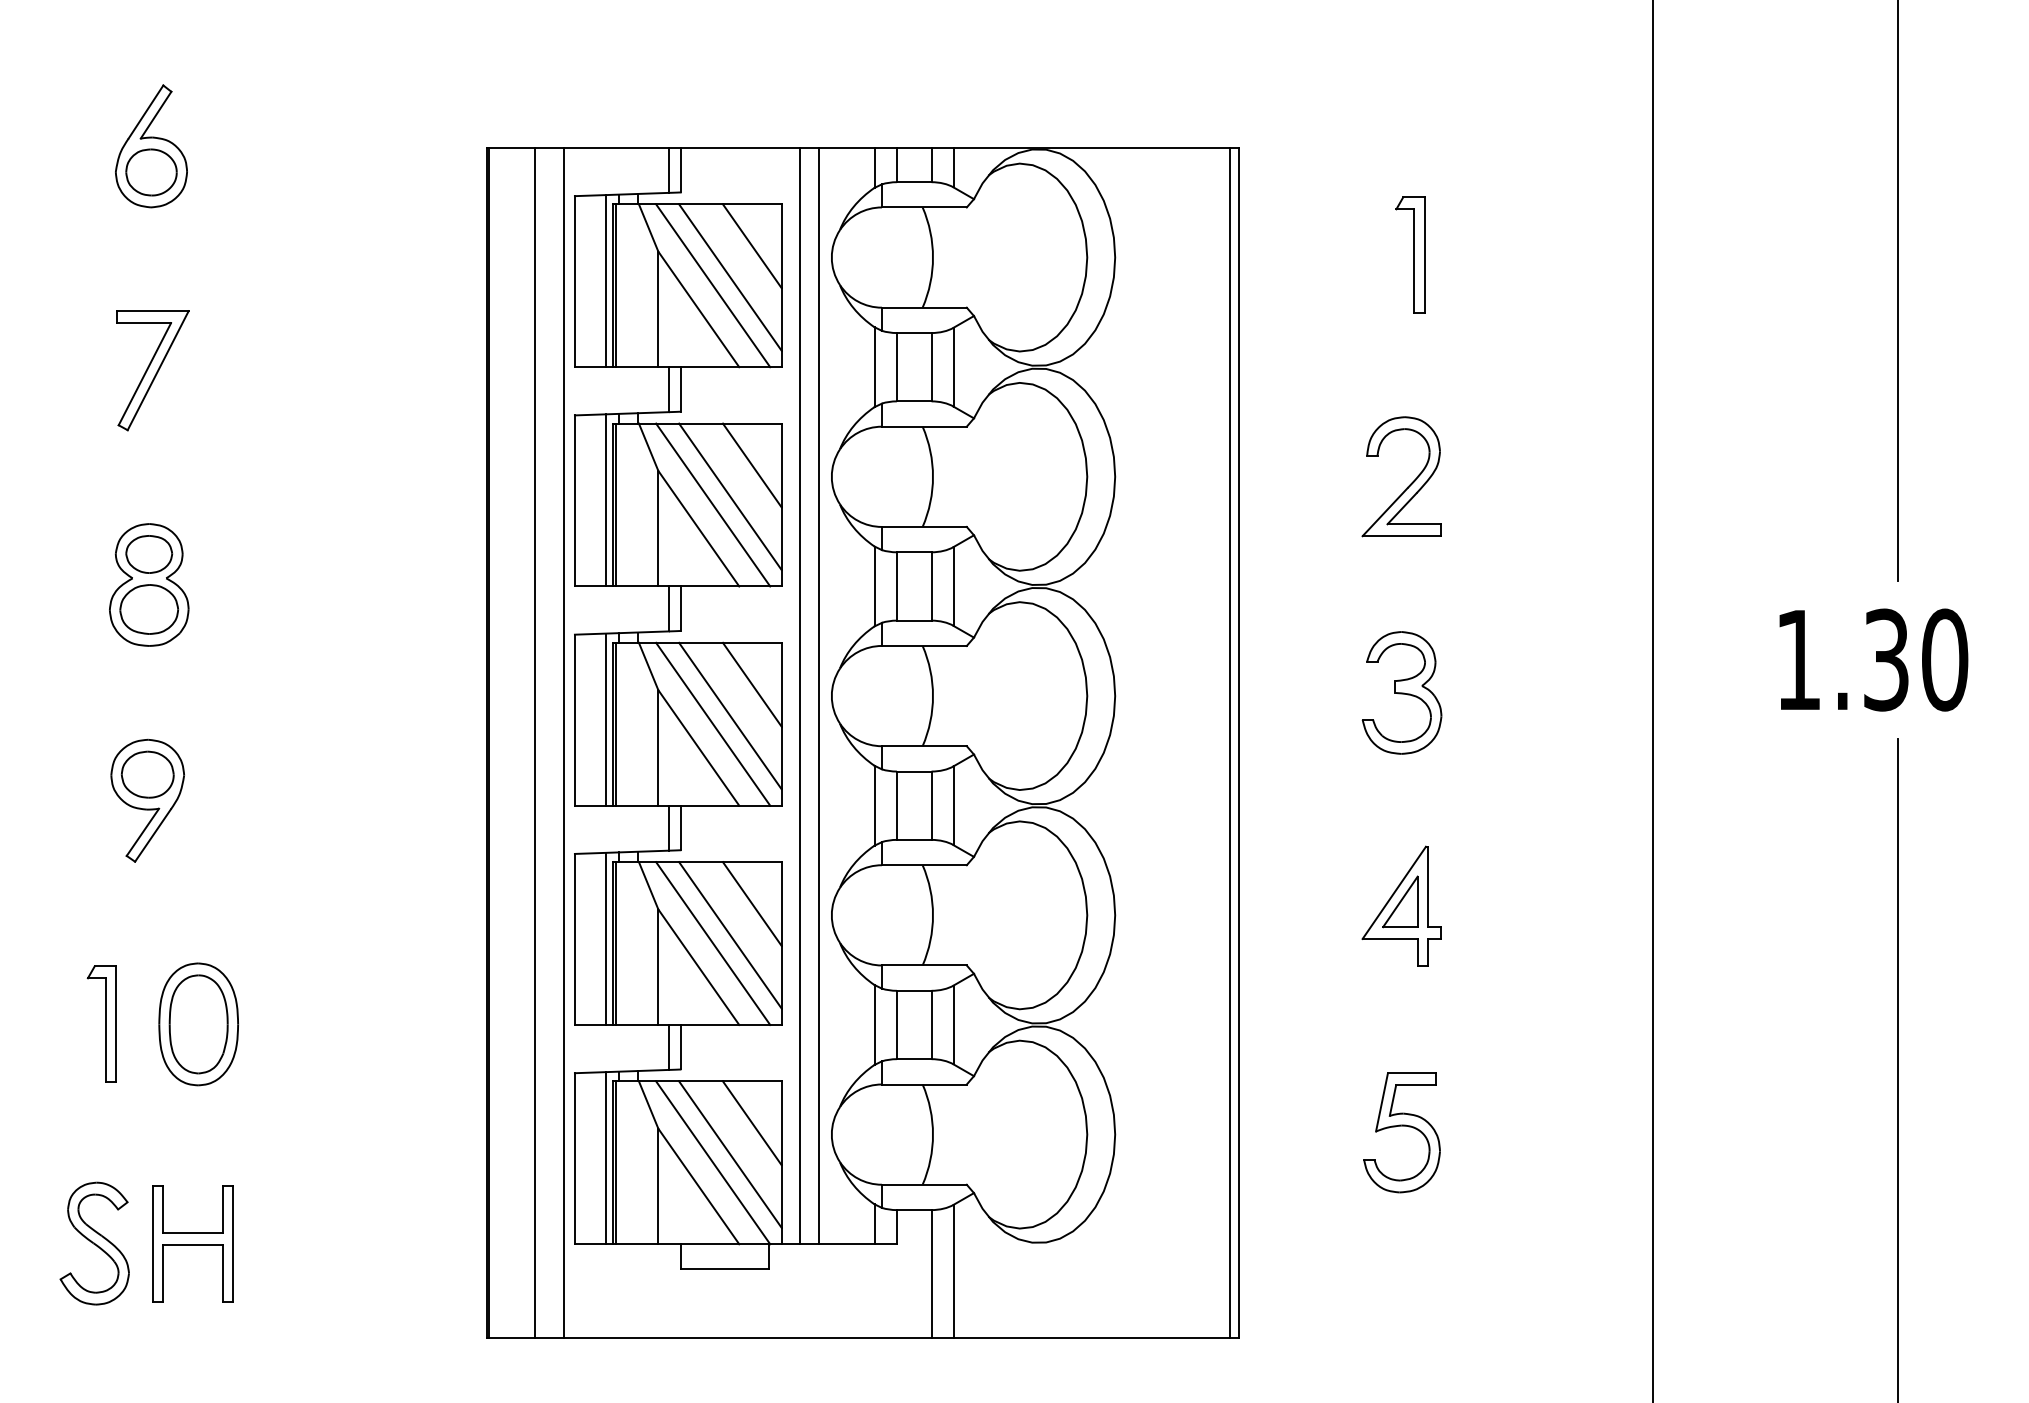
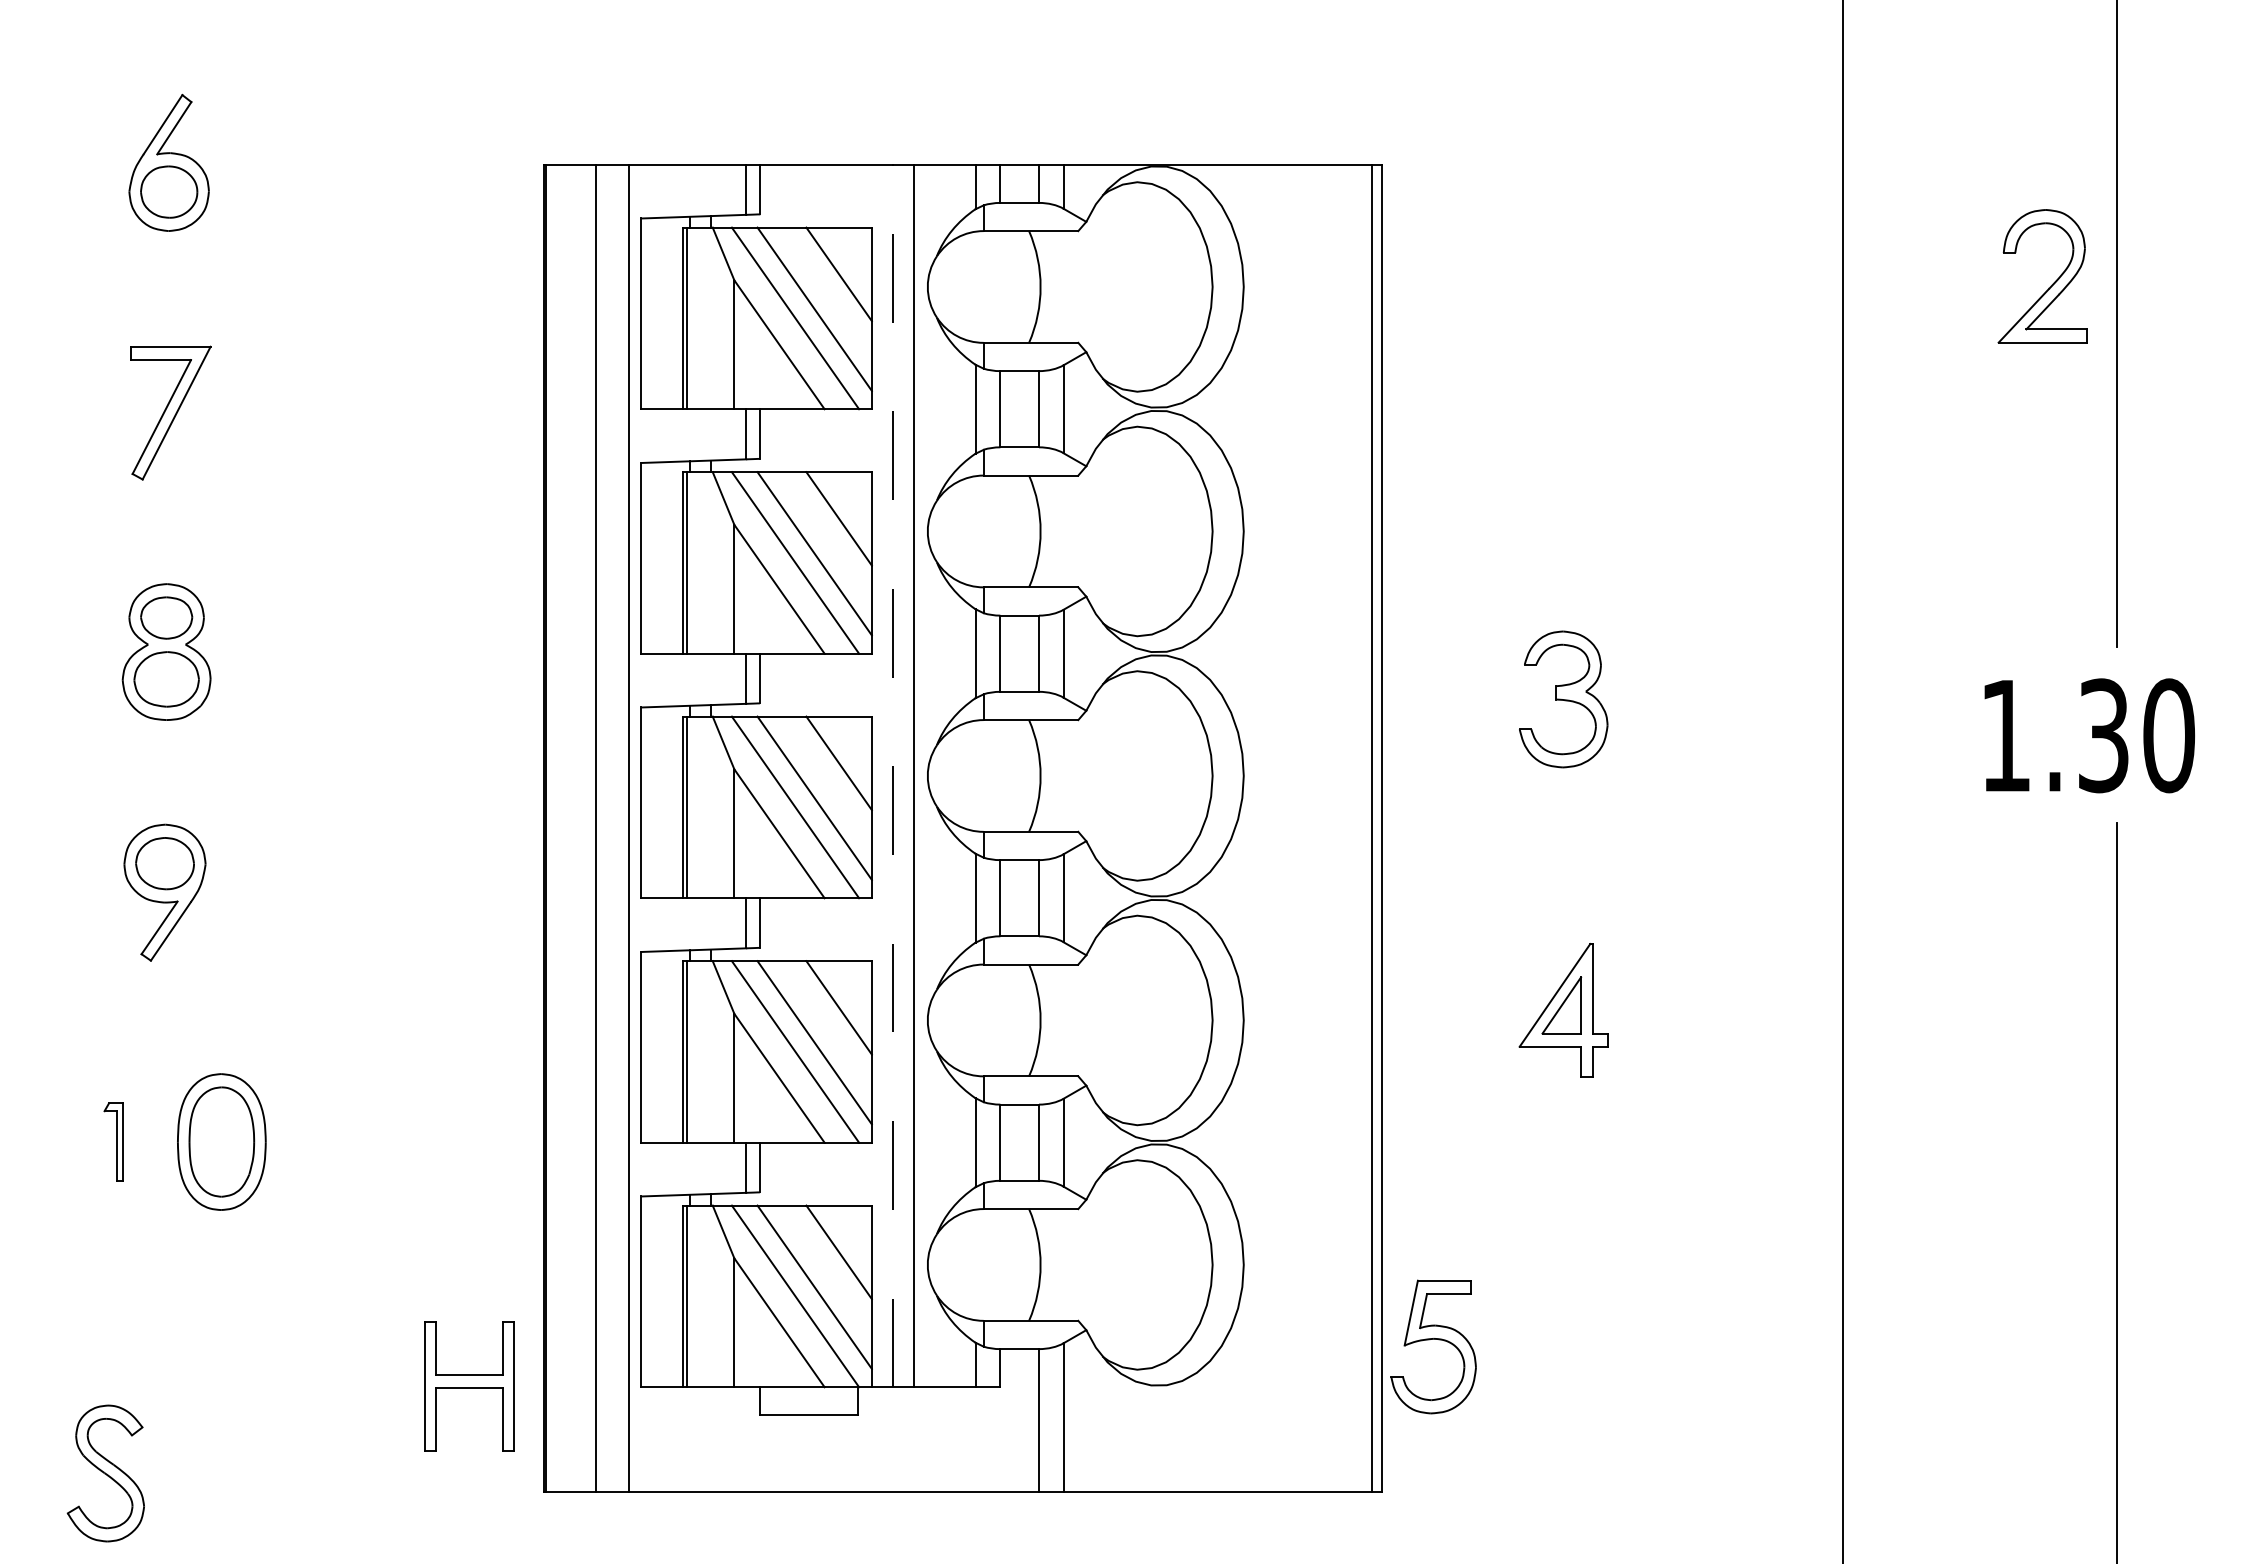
part: (1409, 254) -> (1572, 283), removed
line: (606, 281) -> (676, 313), removed
part: (1409, 484) -> (2051, 284), moved
line: (606, 500) -> (676, 557), removed
part: (1401, 692) -> (1563, 699), moved
line: (800, 695) -> (892, 775), solid -> dashed
line: (606, 719) -> (676, 802), removed
line: (606, 938) -> (676, 1046), removed
part: (101, 1023) -> (113, 1141), size x0.6
part: (1401, 1126) -> (1433, 1339), moved
line: (606, 1158) -> (676, 1291), removed
part: (94, 1243) -> (105, 1473), moved
part: (193, 1243) -> (469, 1386), moved

